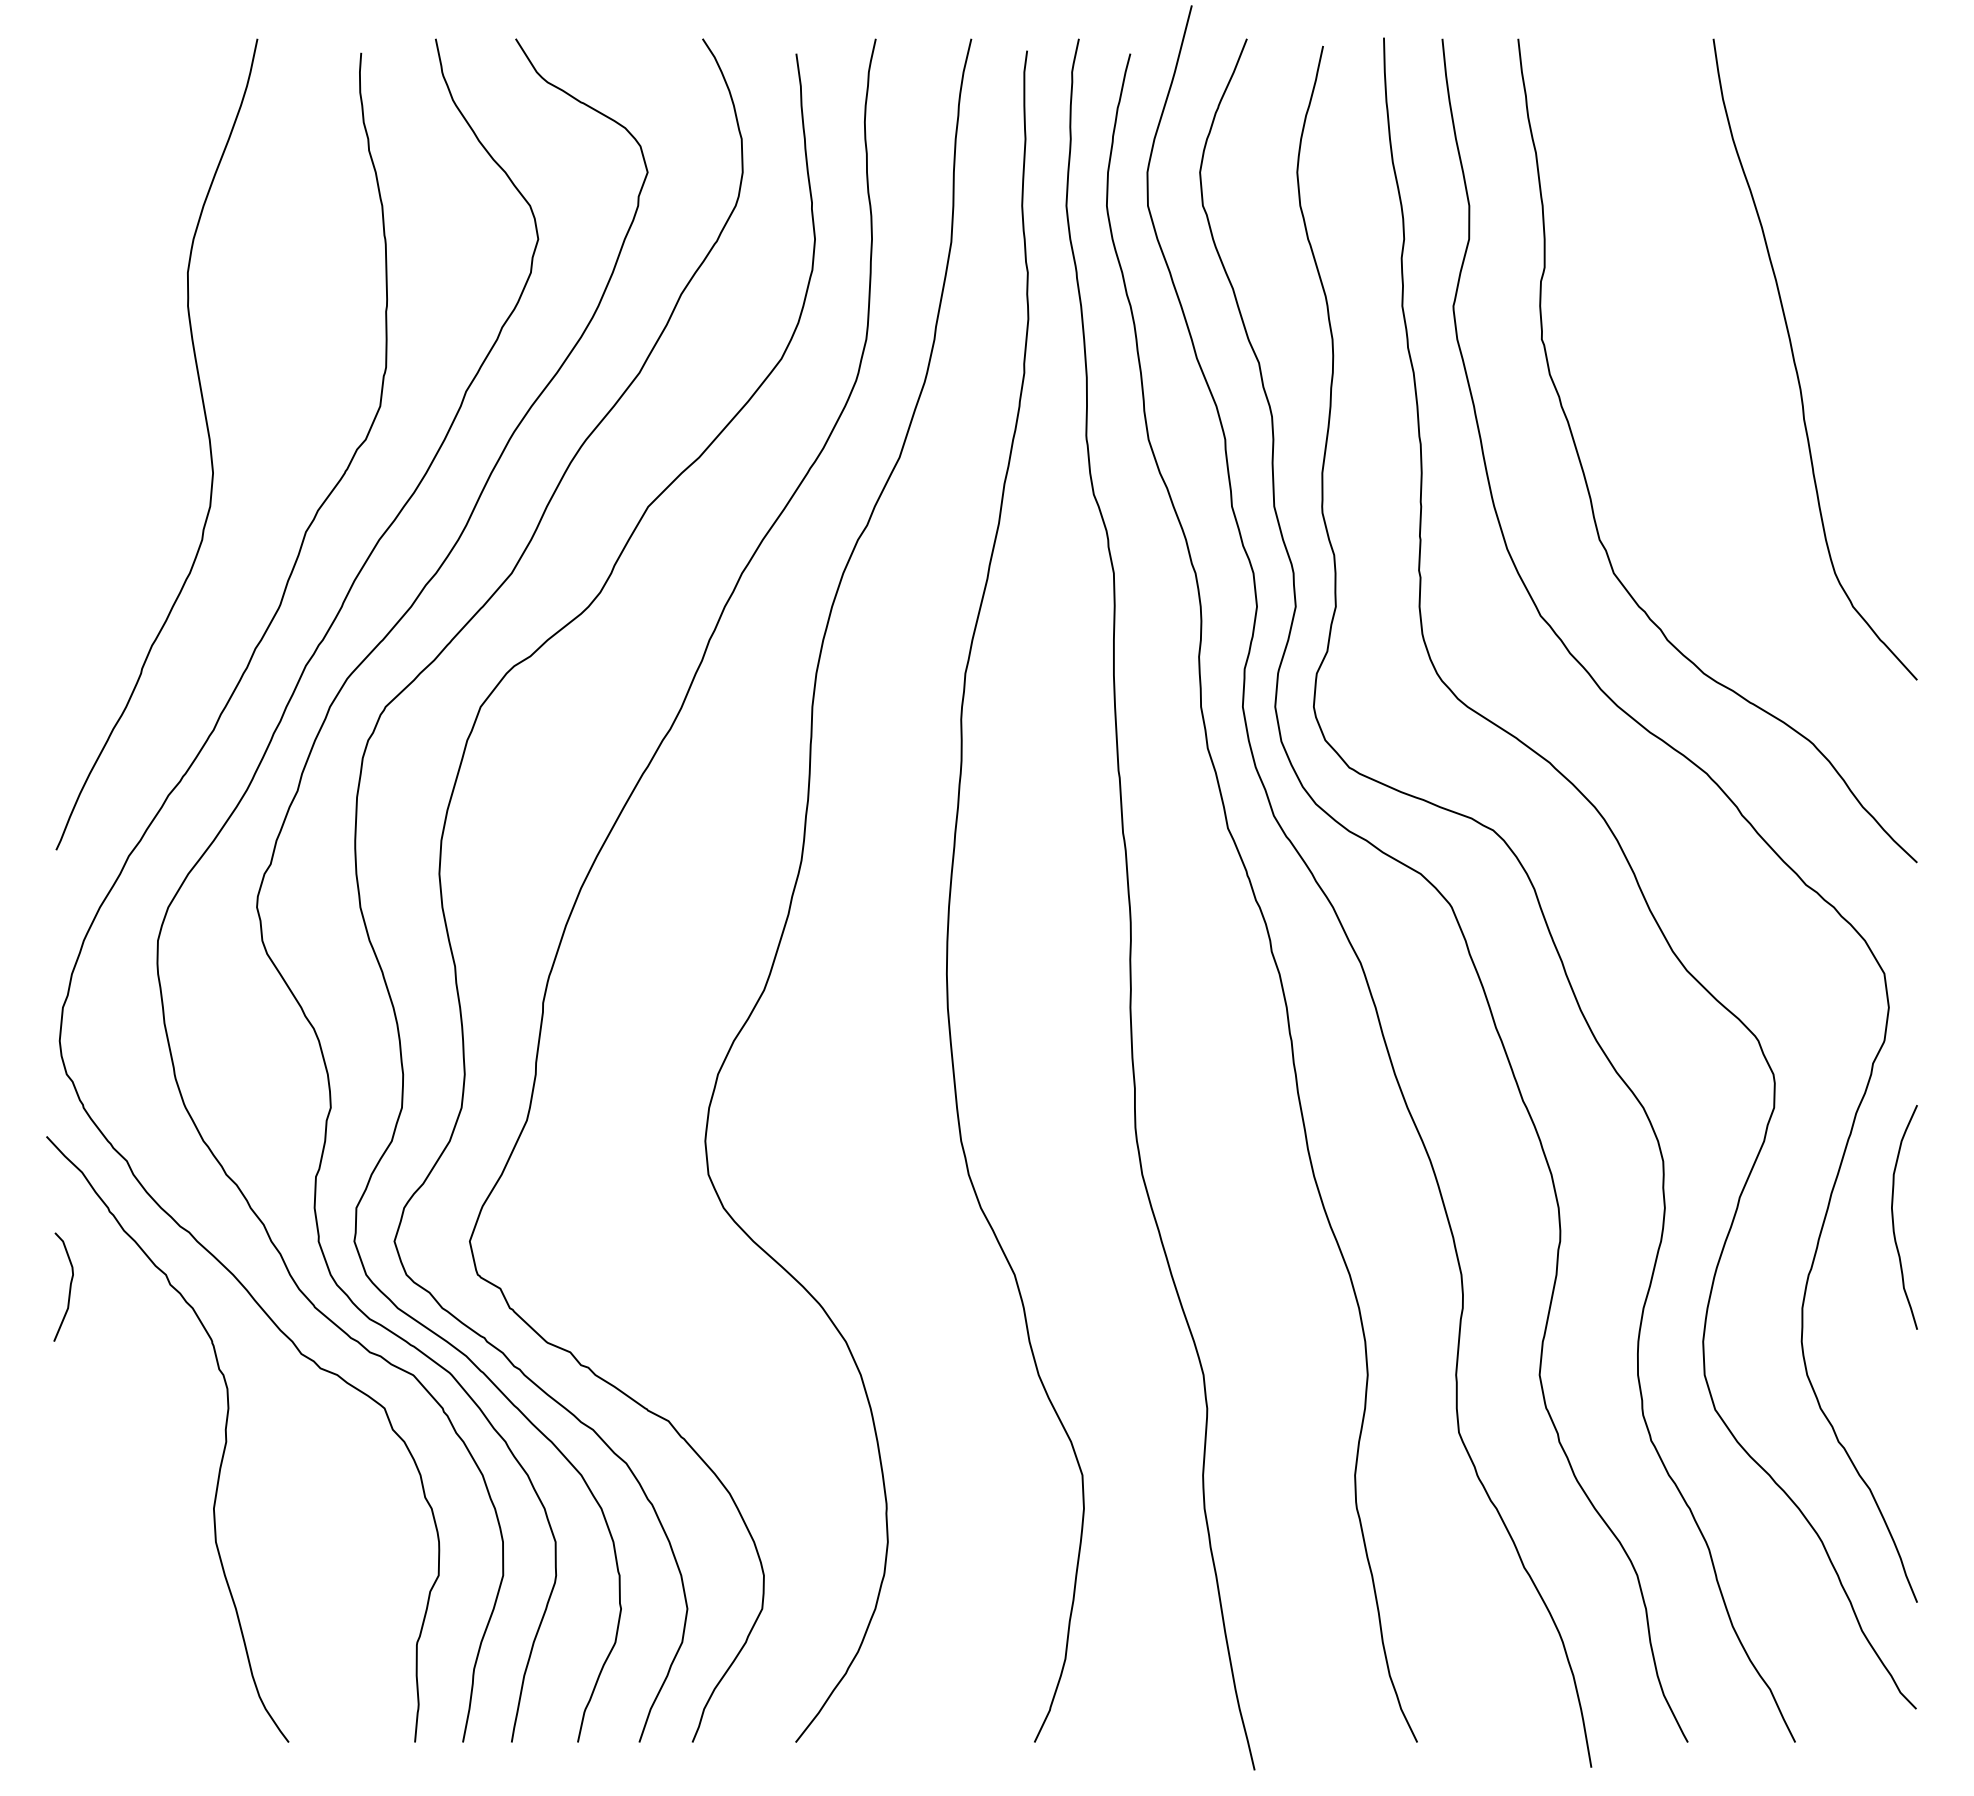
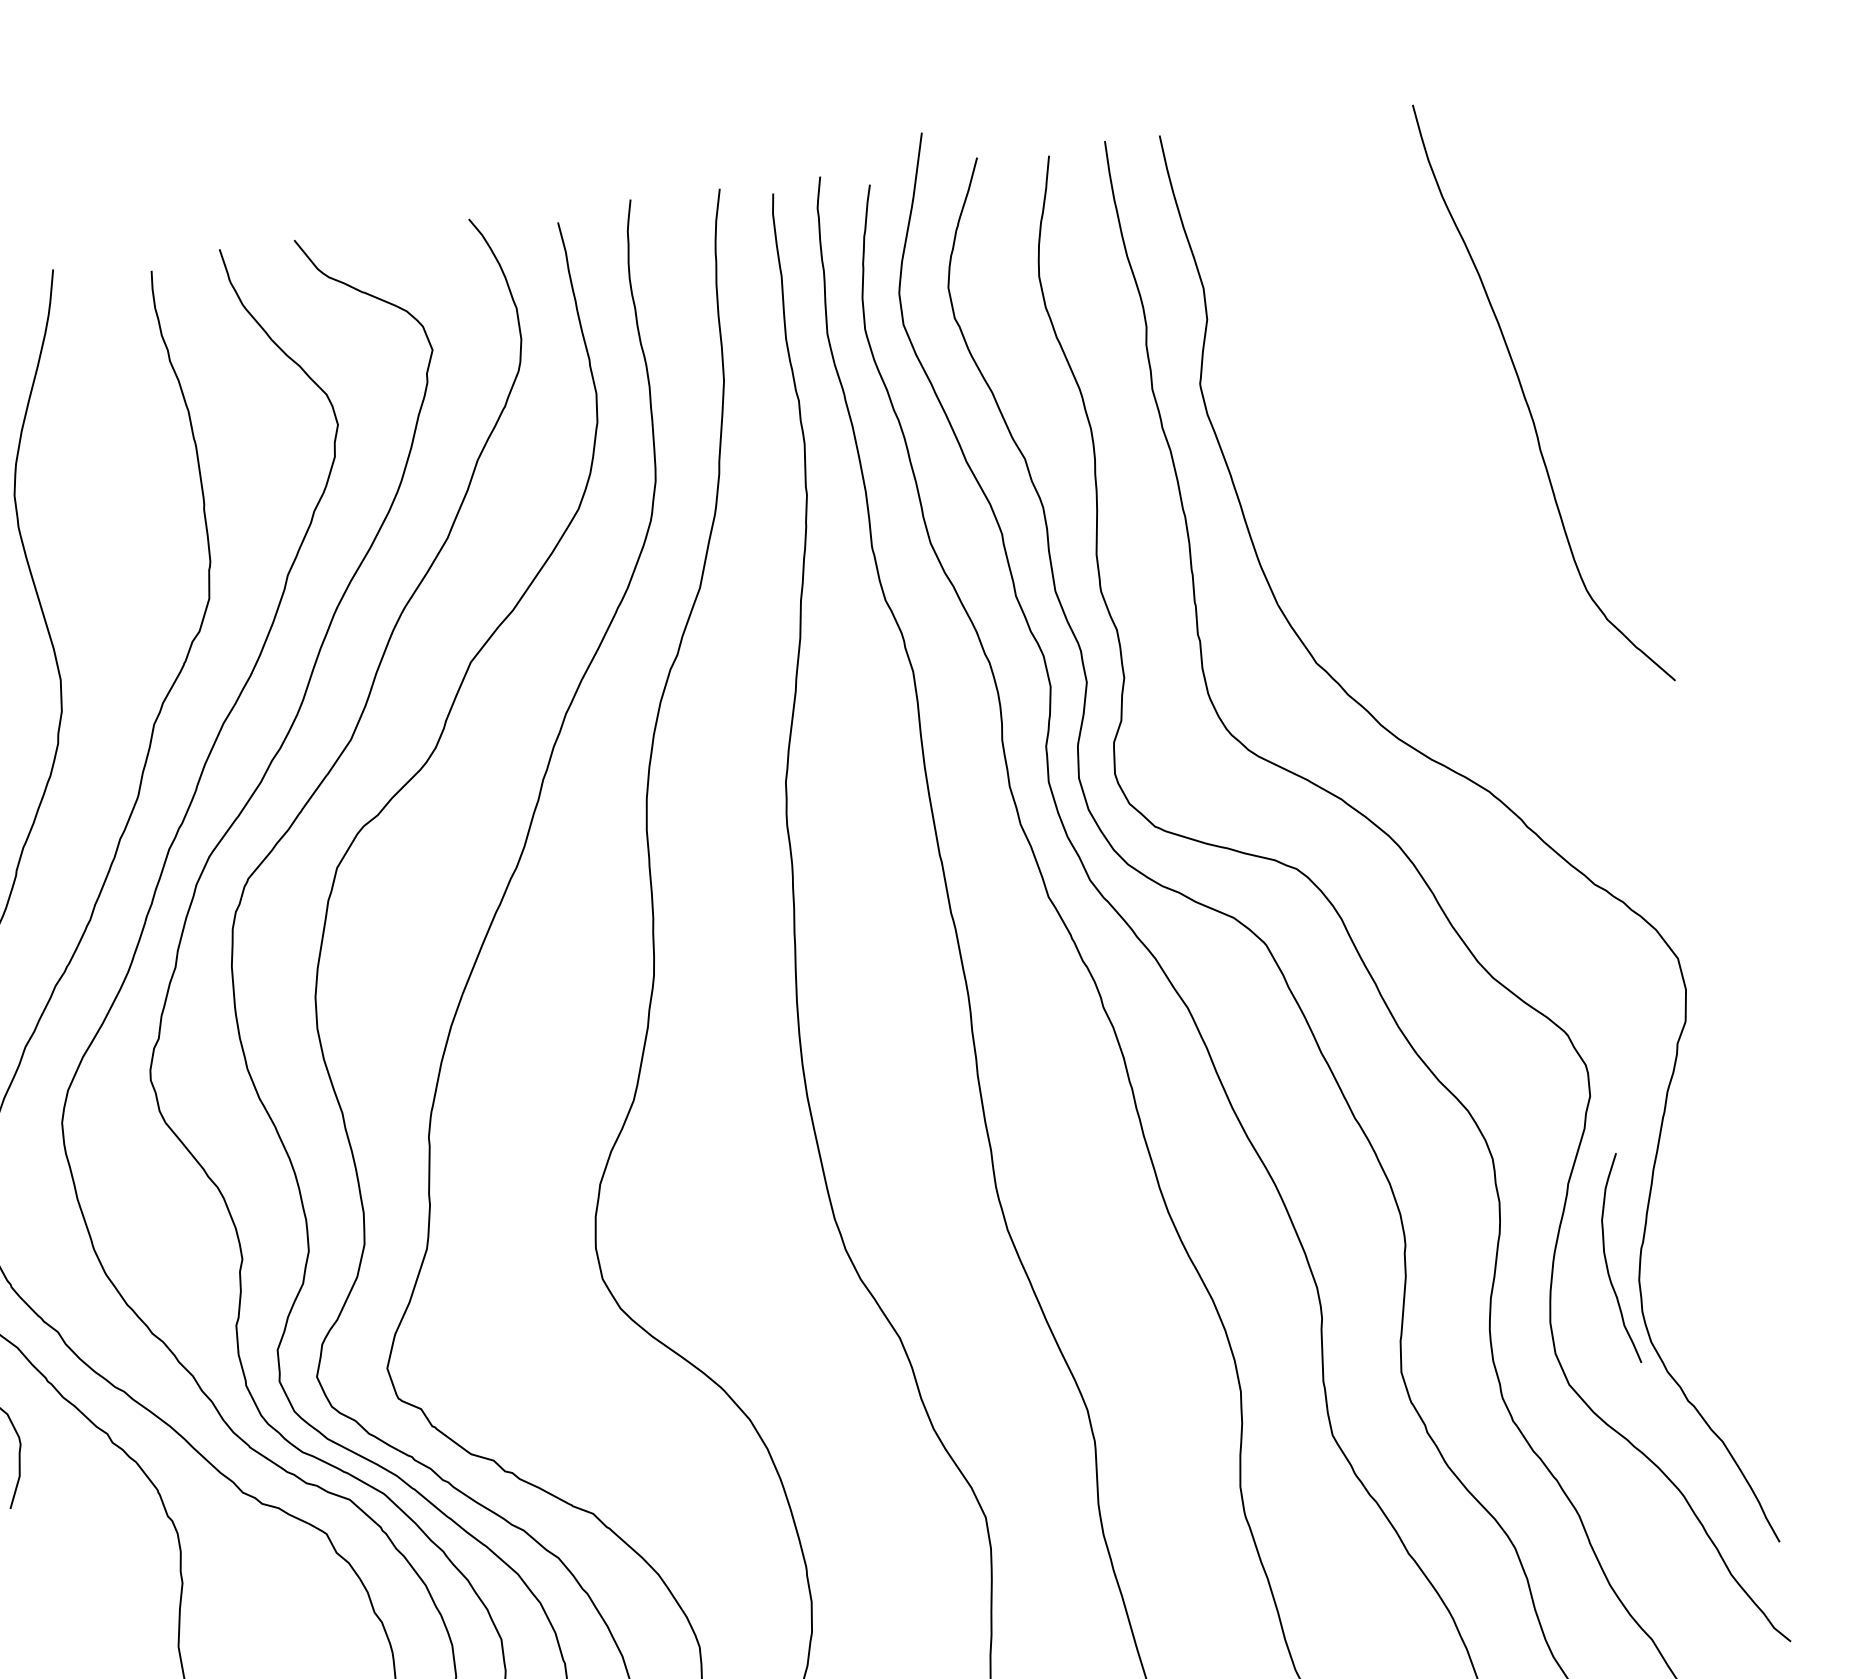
curve: (1587, 482) -> (1345, 533), removed
curve: (1893, 1217) -> (1606, 1260), moved

